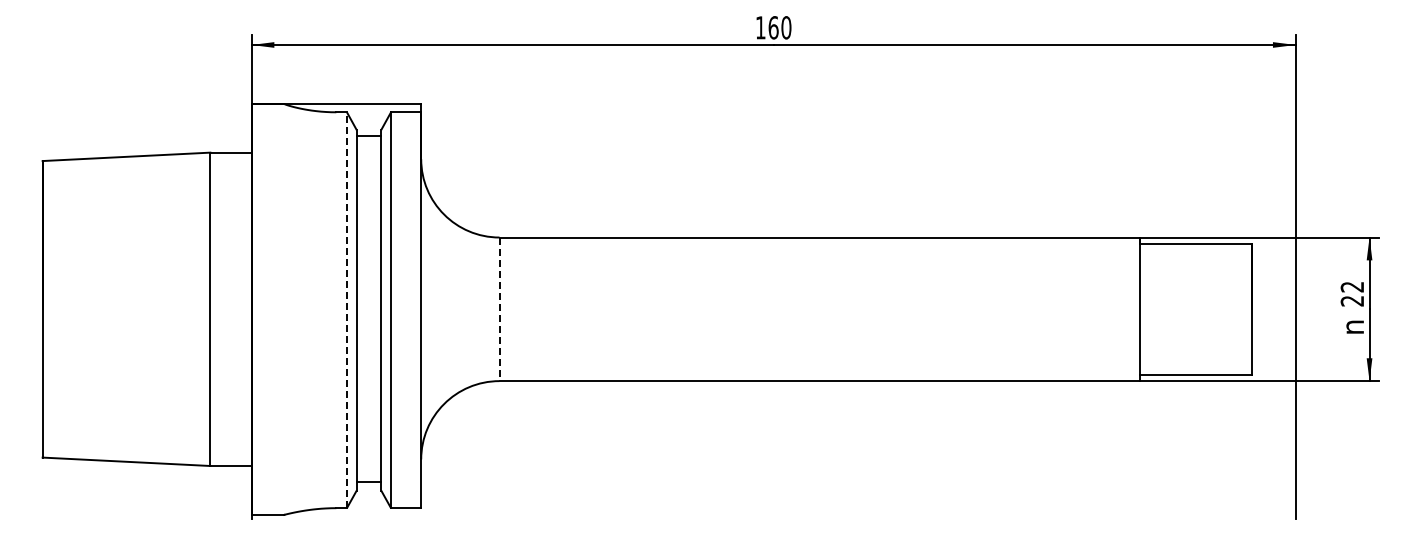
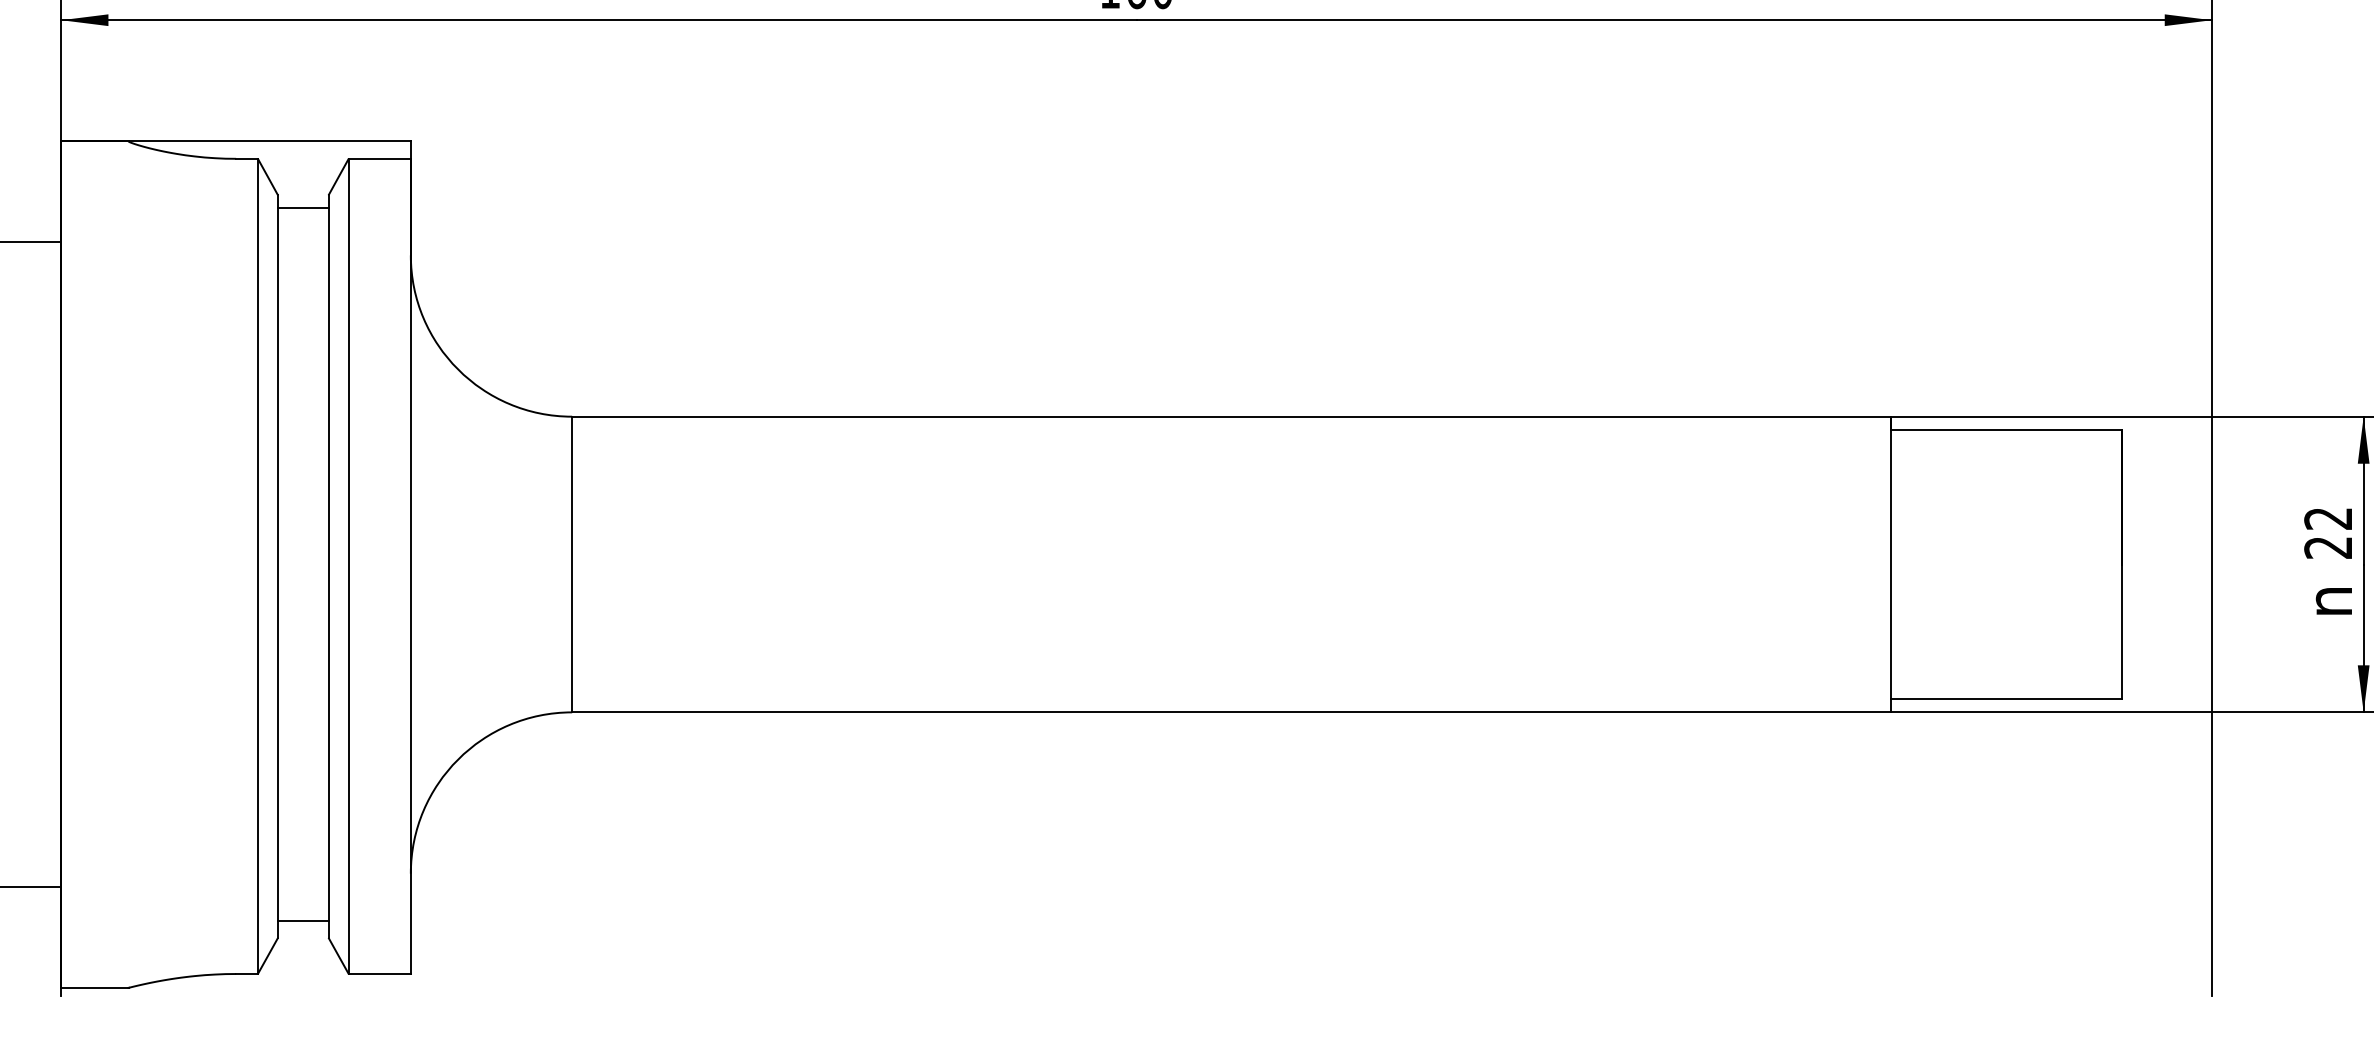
line: (499, 309) -> (572, 564), dashed -> solid
line: (346, 310) -> (257, 566), dashed -> solid

